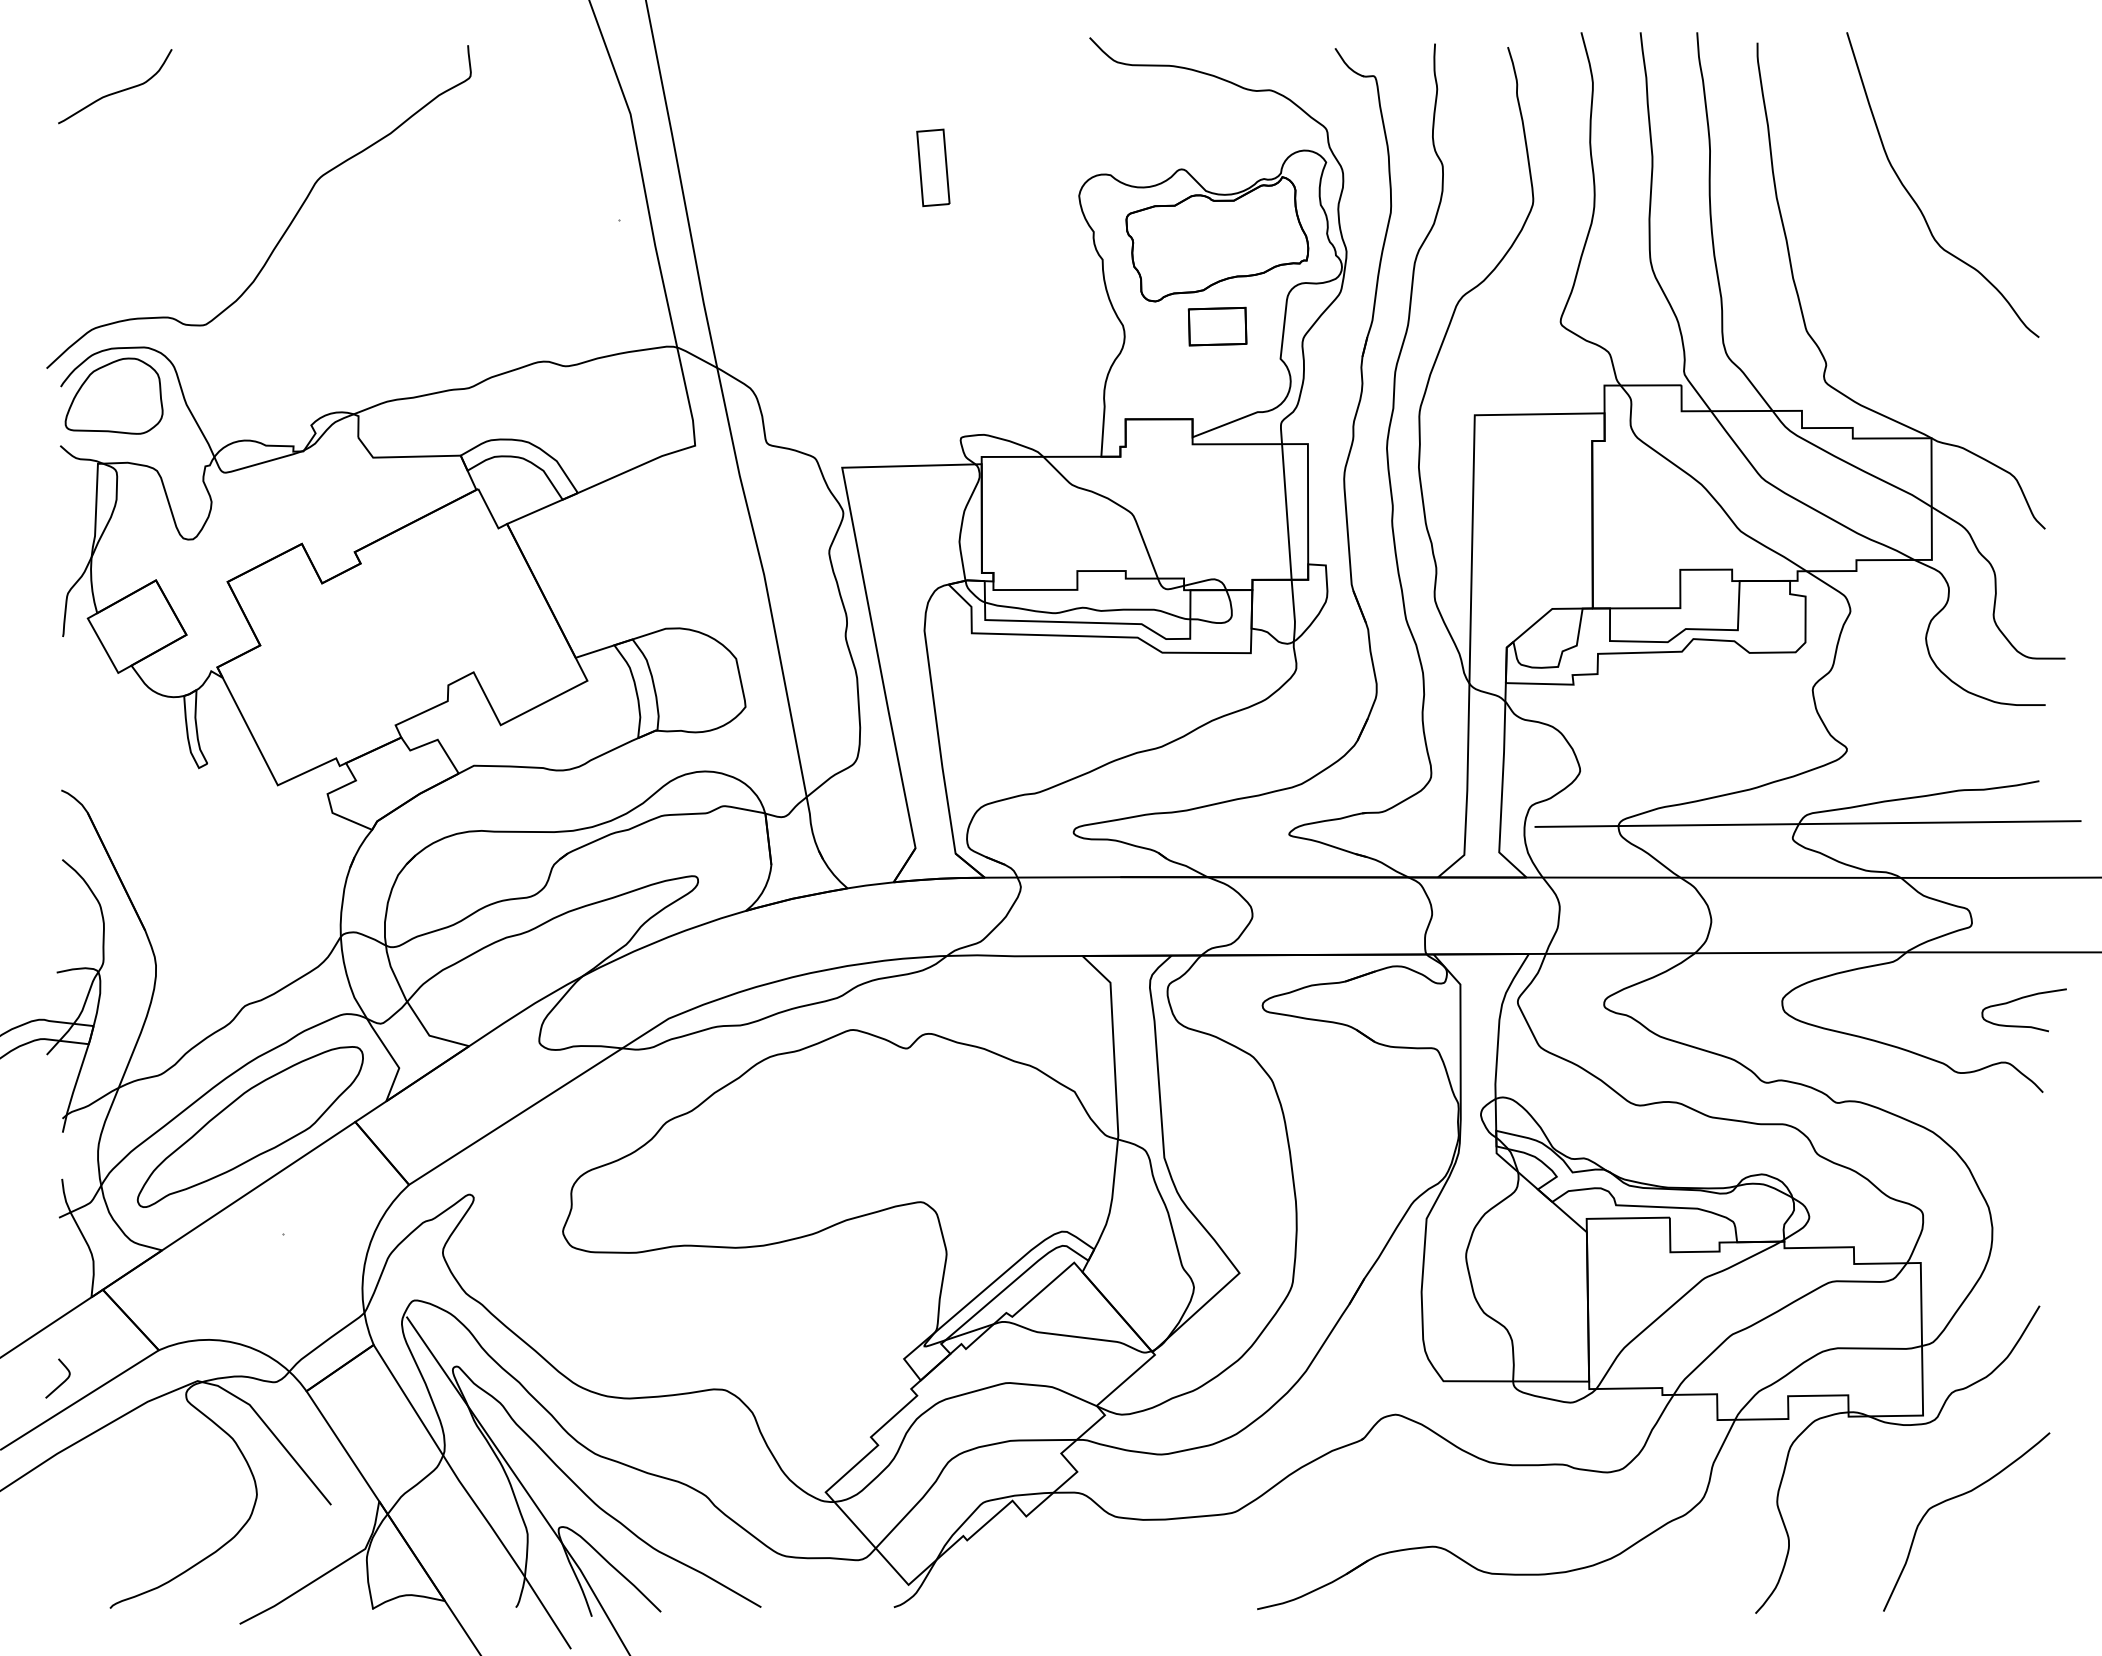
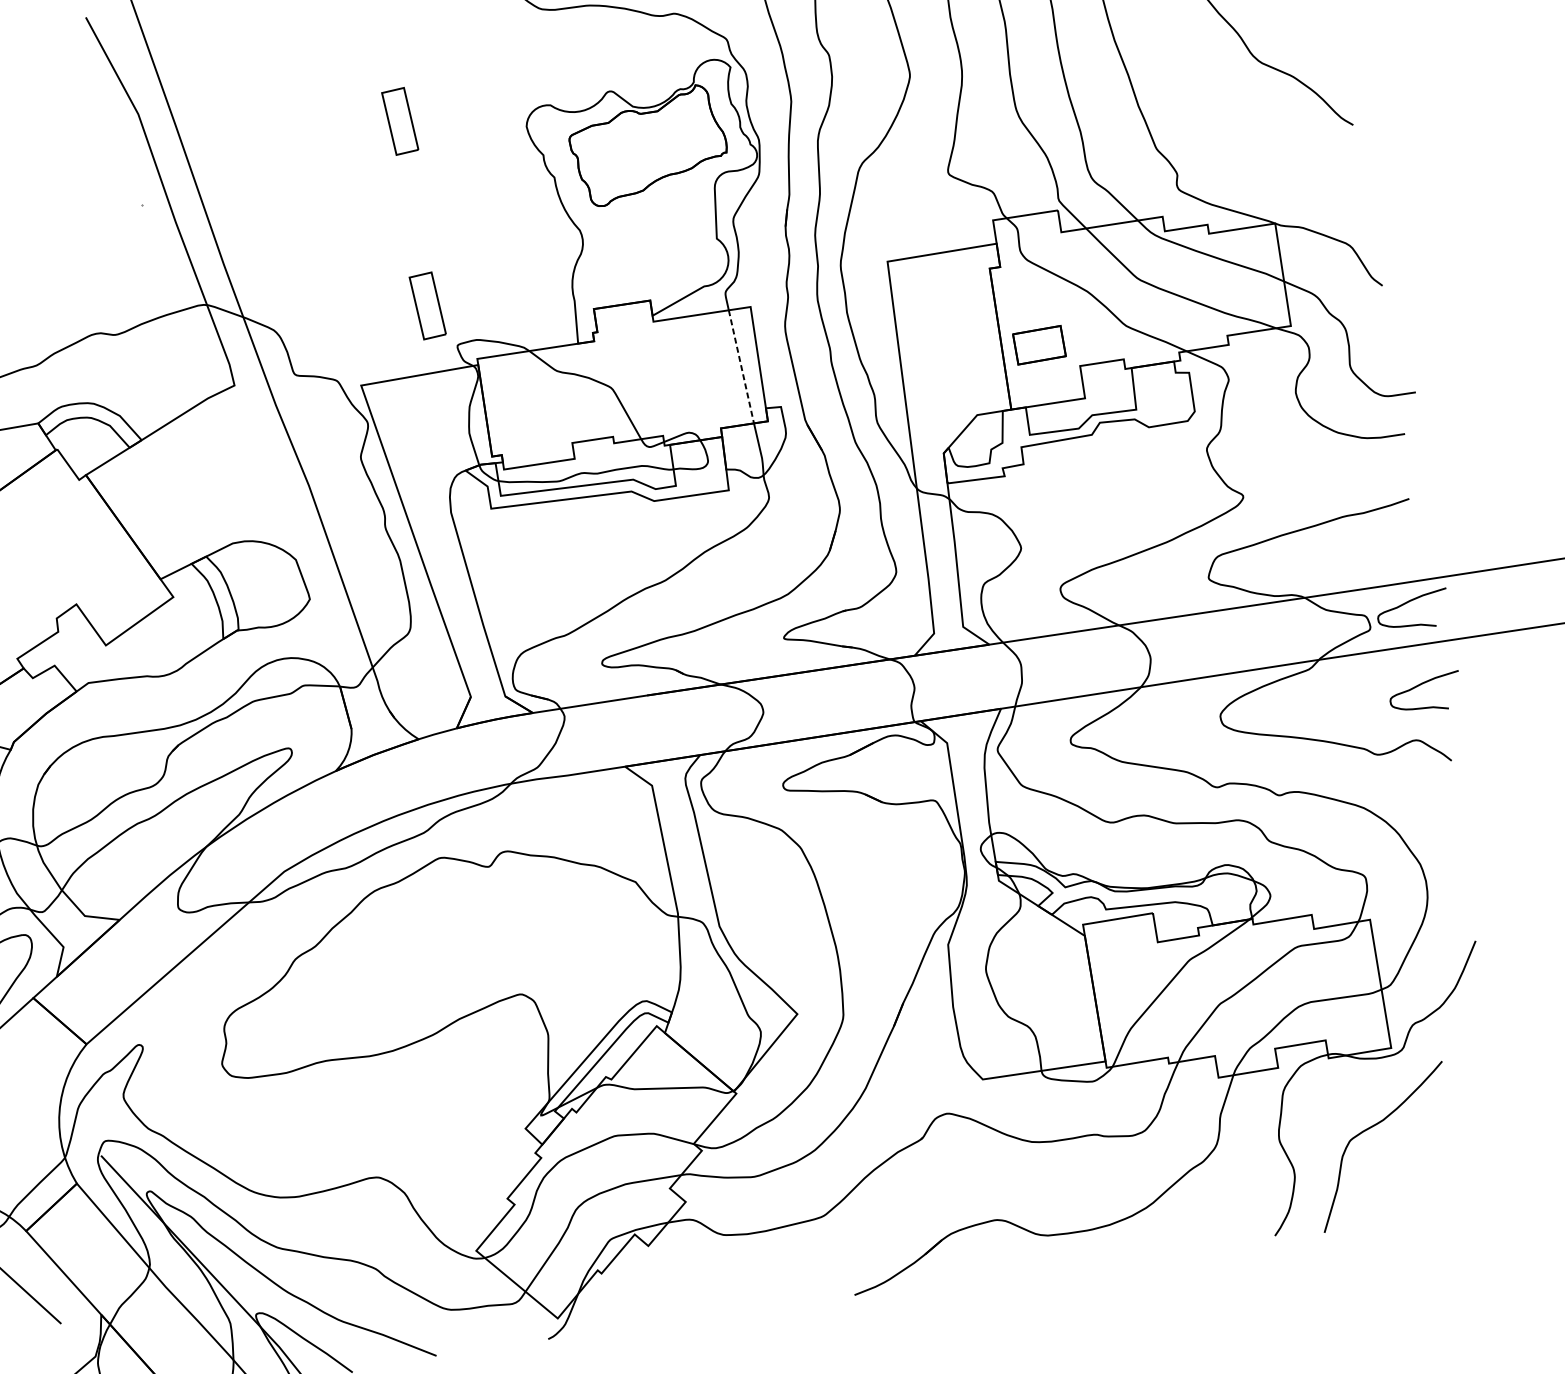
part: (1217, 326) -> (1039, 345), moved
part: (933, 386) -> (427, 305), added
line: (1286, 512) -> (741, 367), solid -> dashed
line: (1807, 823) -> (1219, 563), removed
curve: (2020, 901) -> (1408, 602), added
curve: (1955, 1498) -> (1370, 1128), moved

